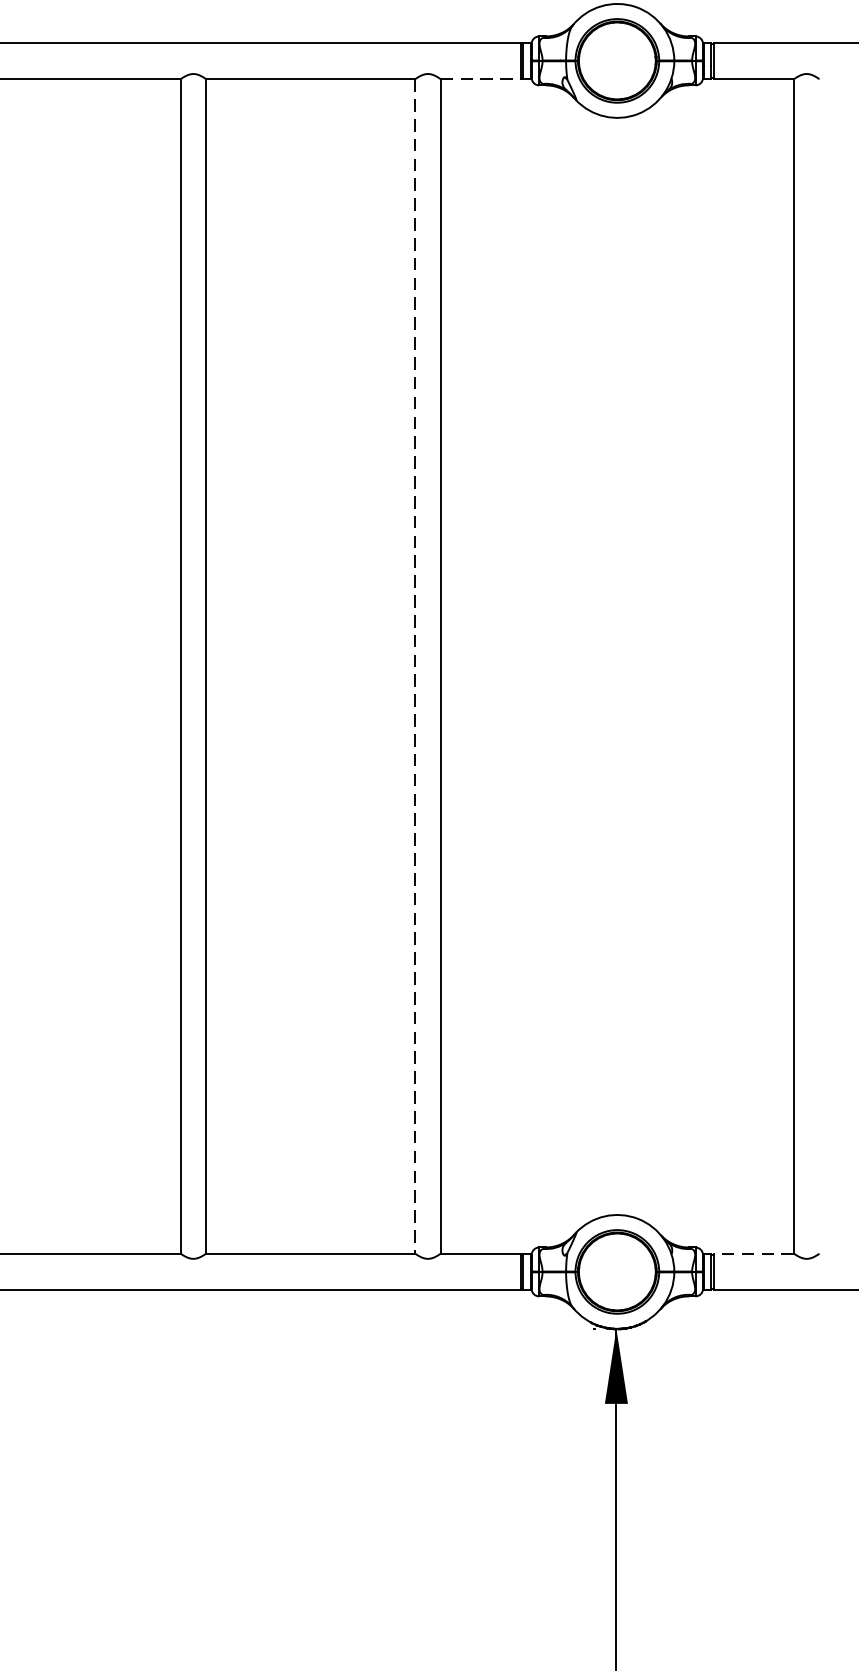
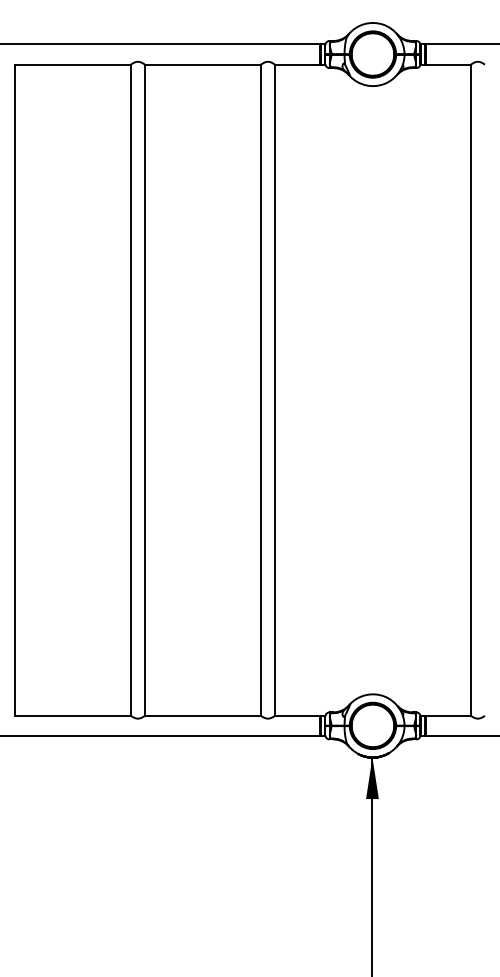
line: (481, 78) -> (297, 64), dashed -> solid
line: (414, 666) -> (260, 390), dashed -> solid
line: (753, 1253) -> (448, 715), dashed -> solid

